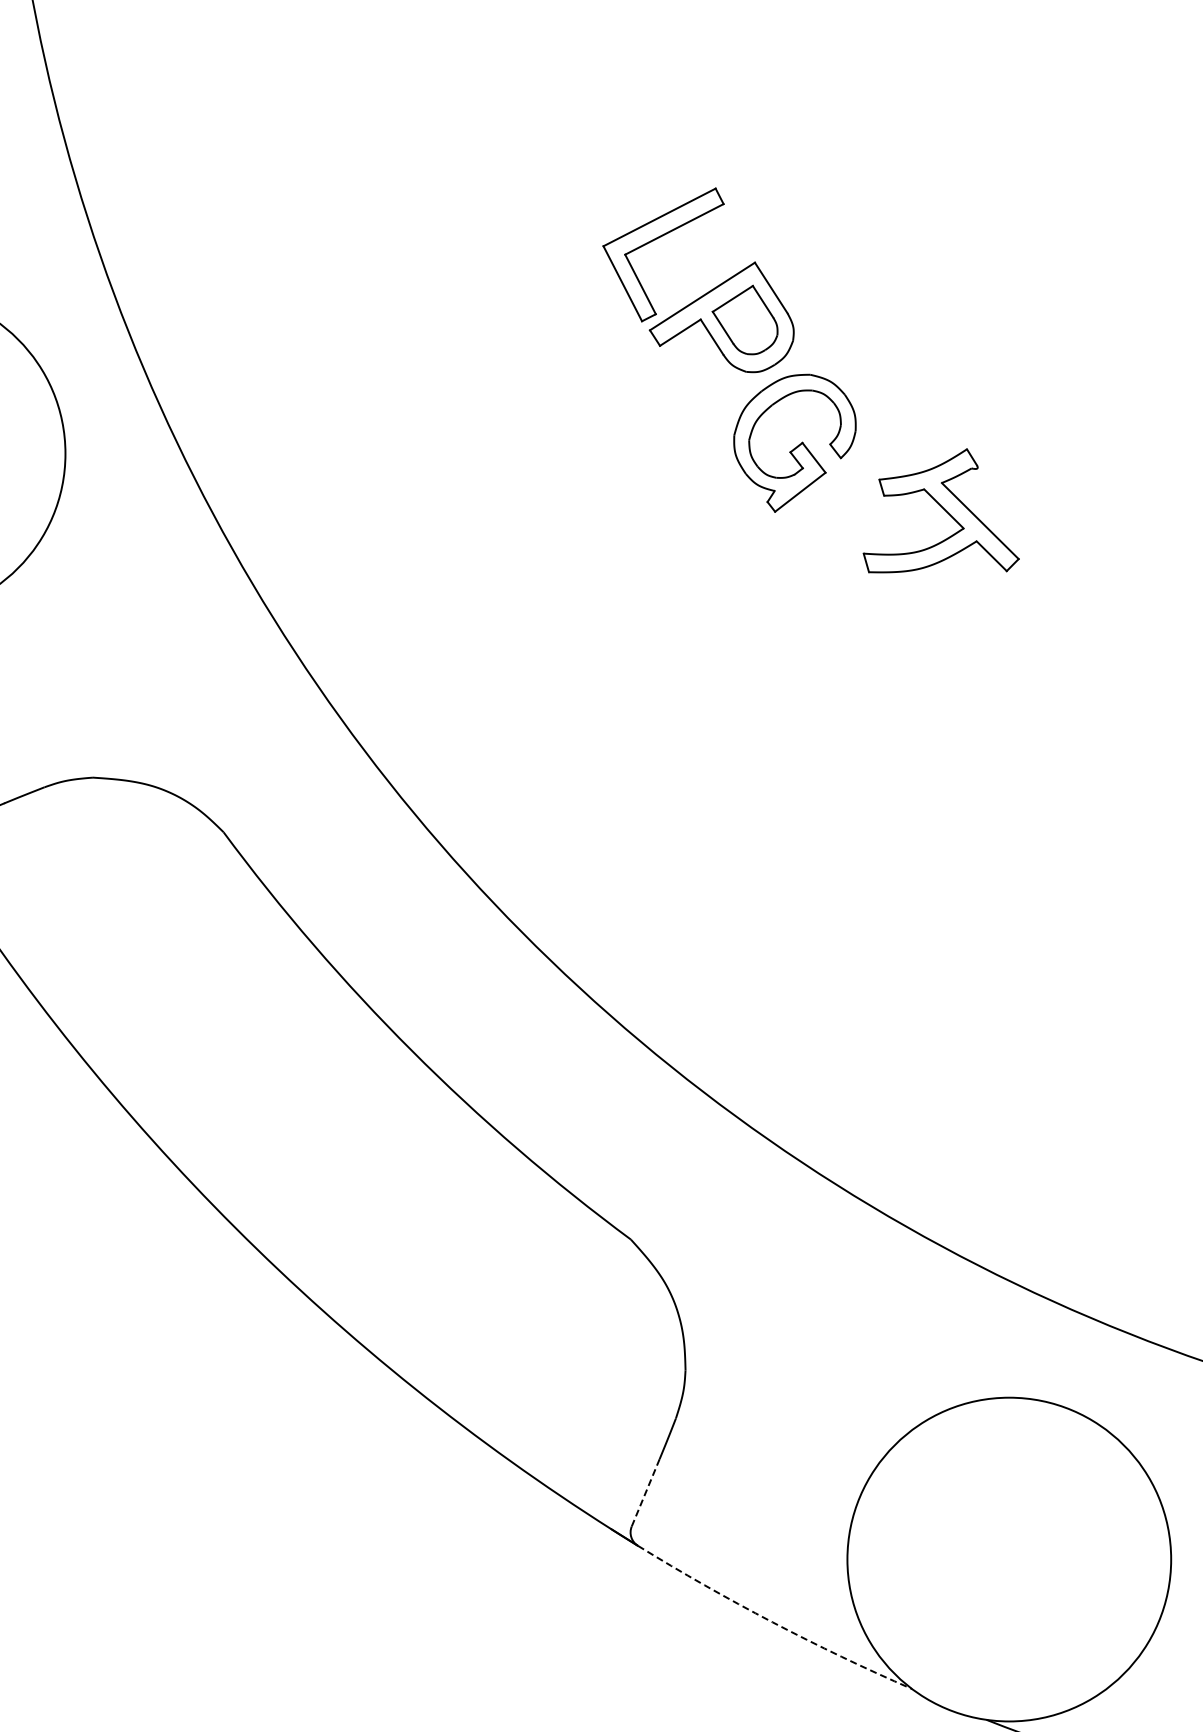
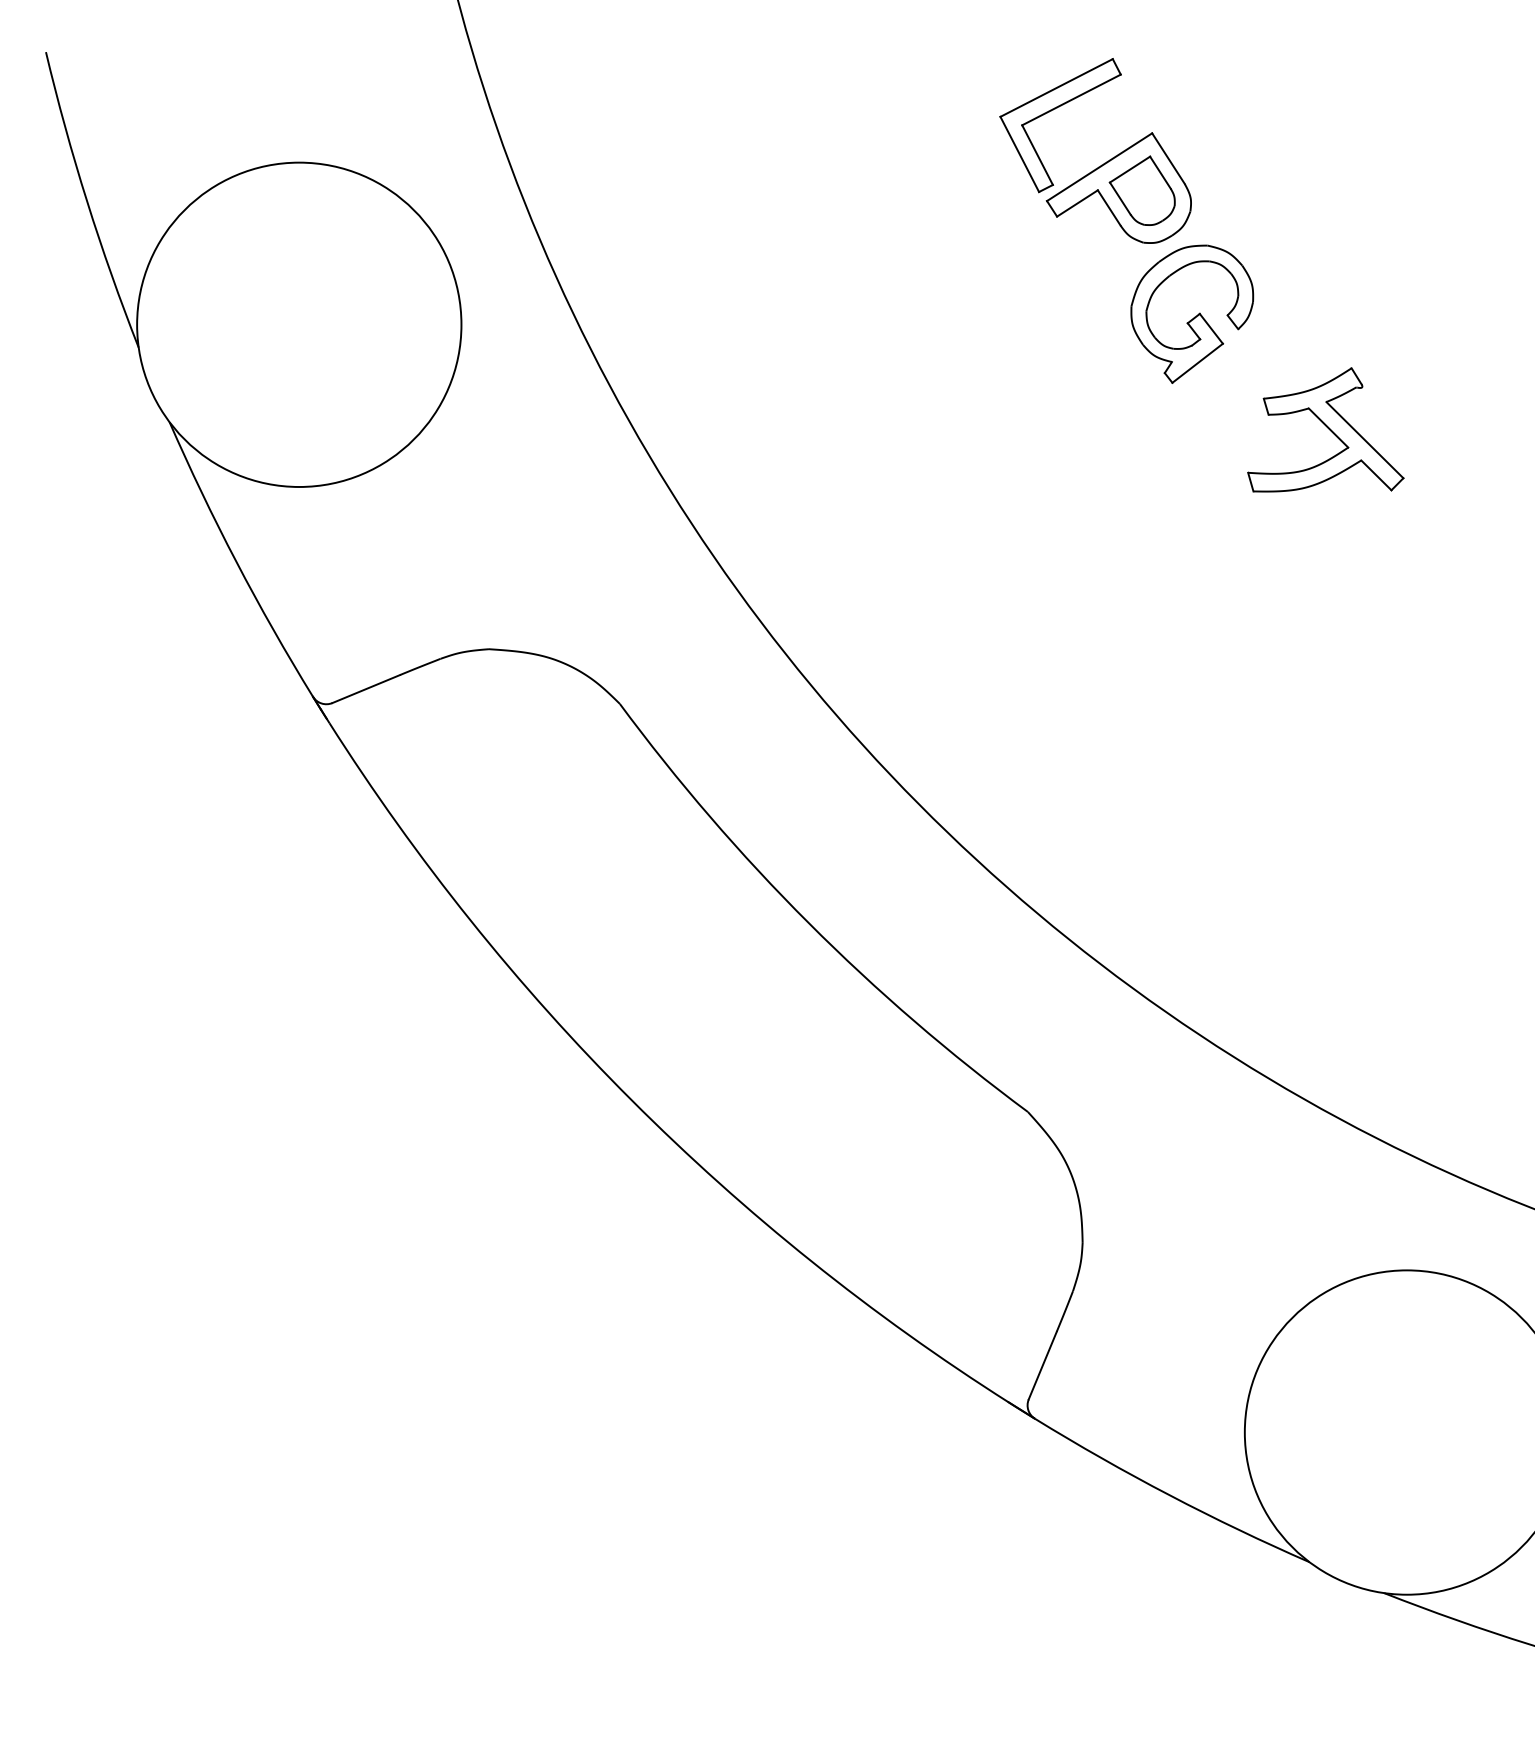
part: (940, 510) -> (1325, 429), moved
line: (645, 1492) -> (1042, 1365), dashed -> solid
arc: (772, 1622) -> (1169, 1495), dashed -> solid

